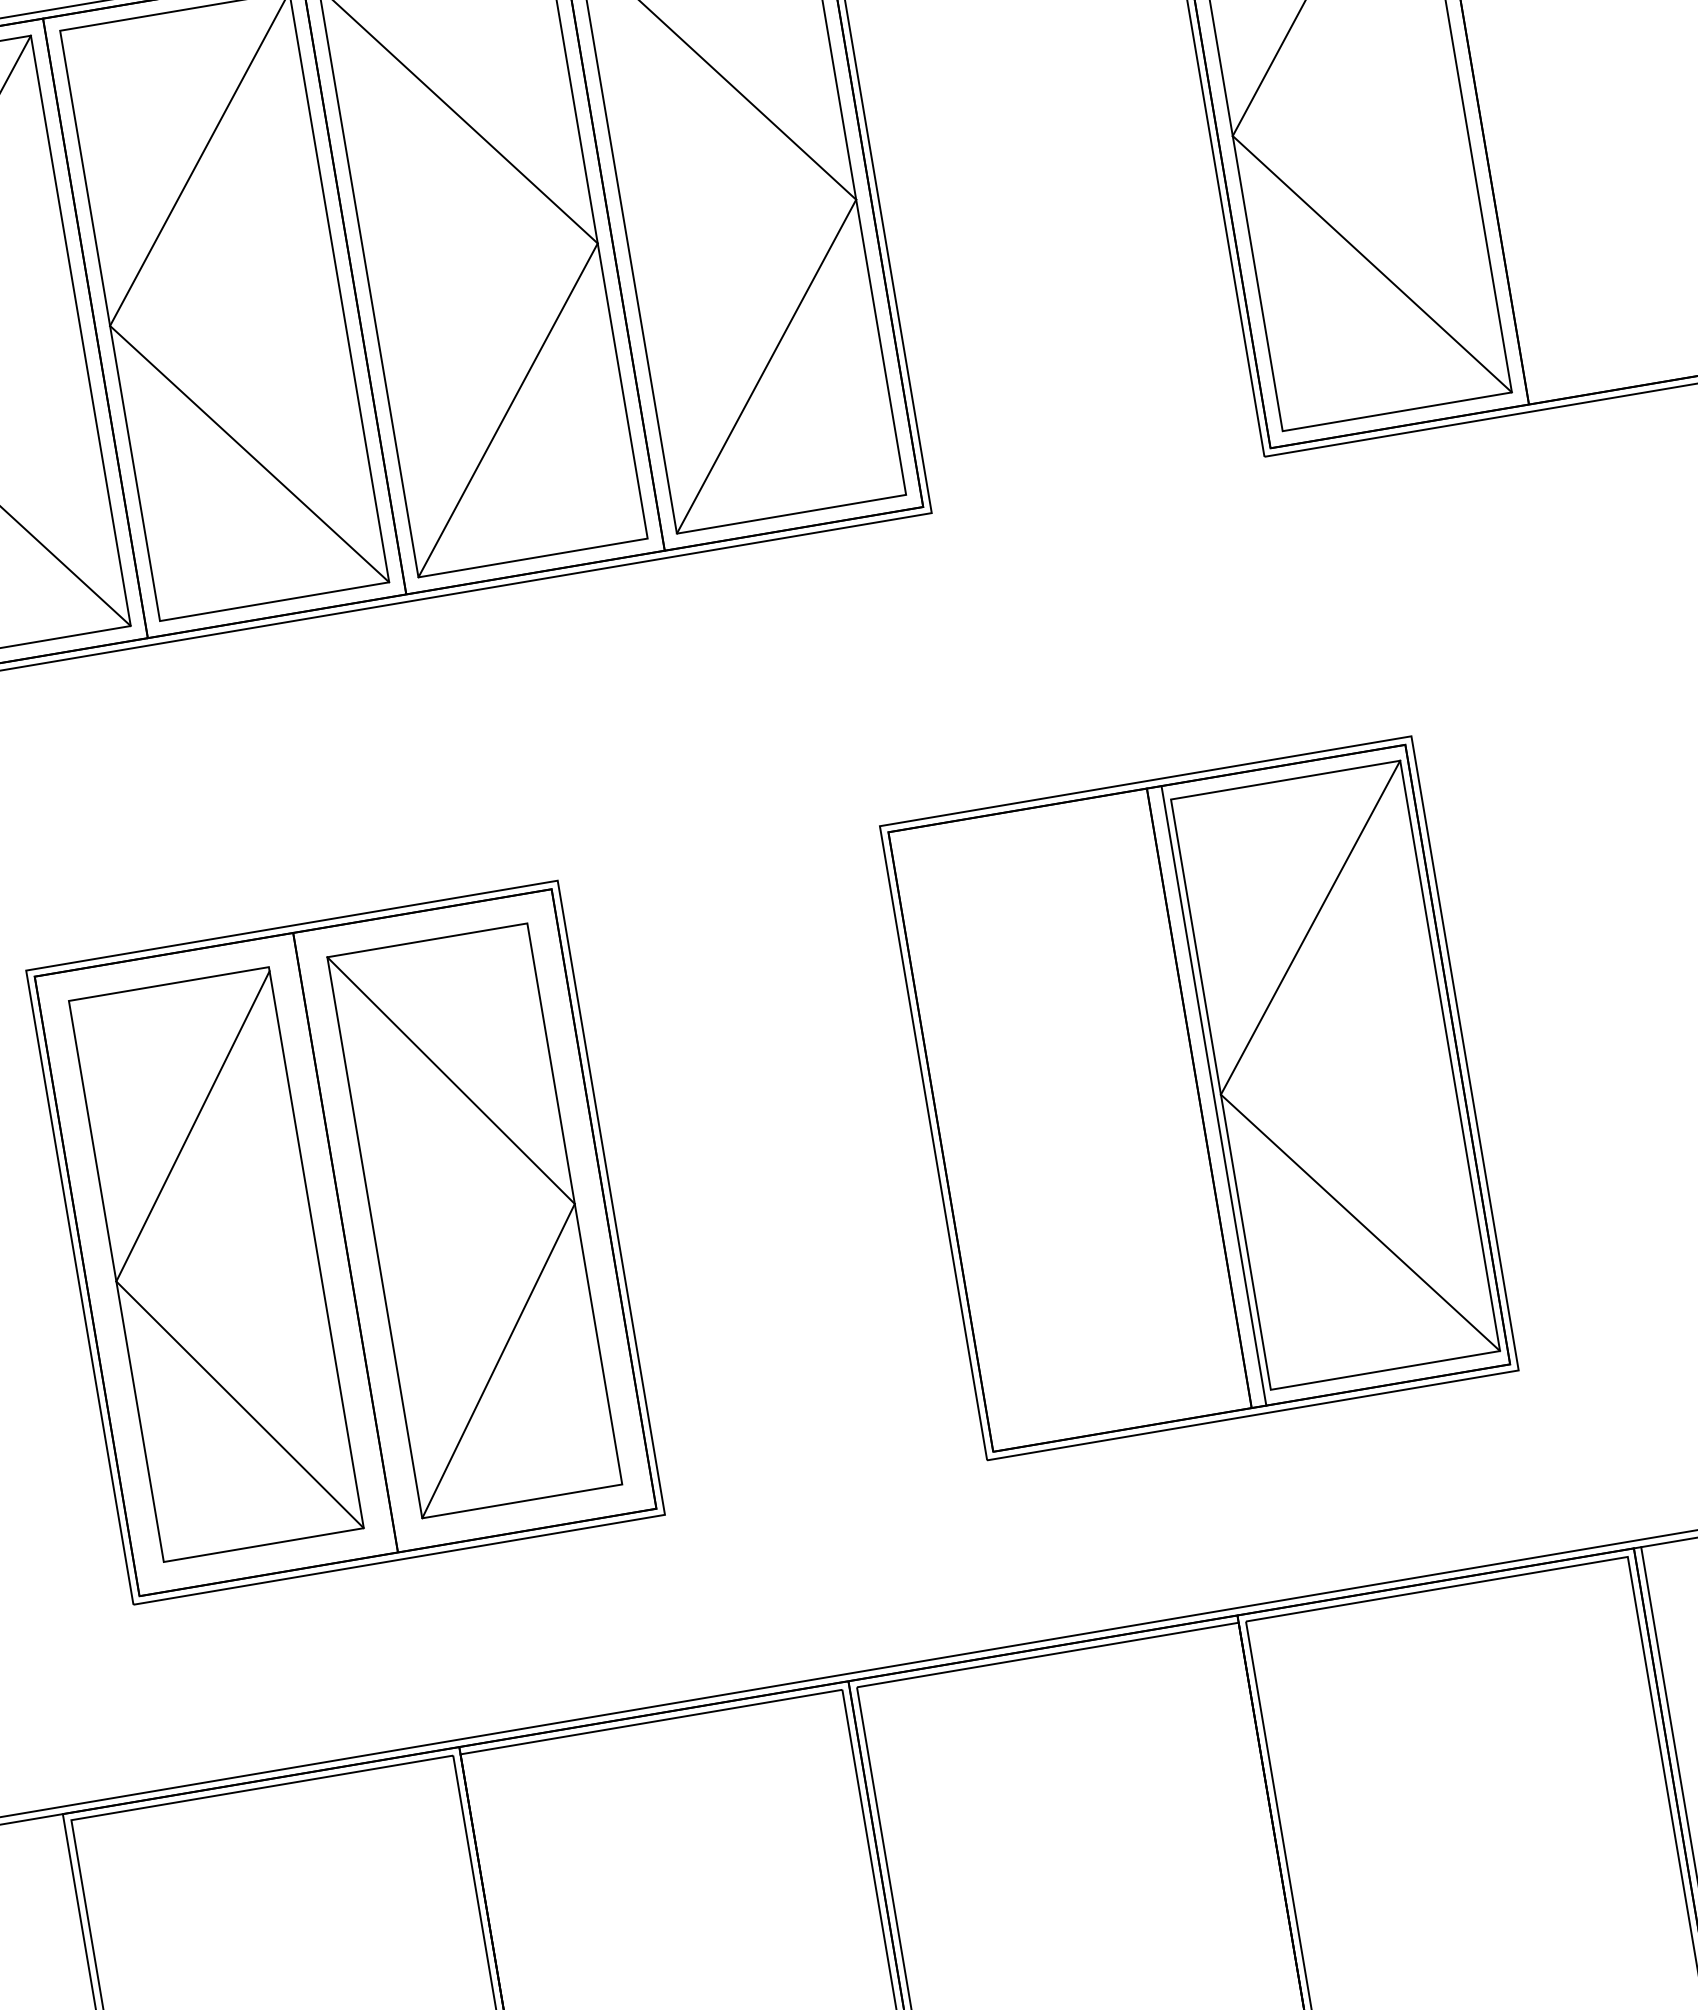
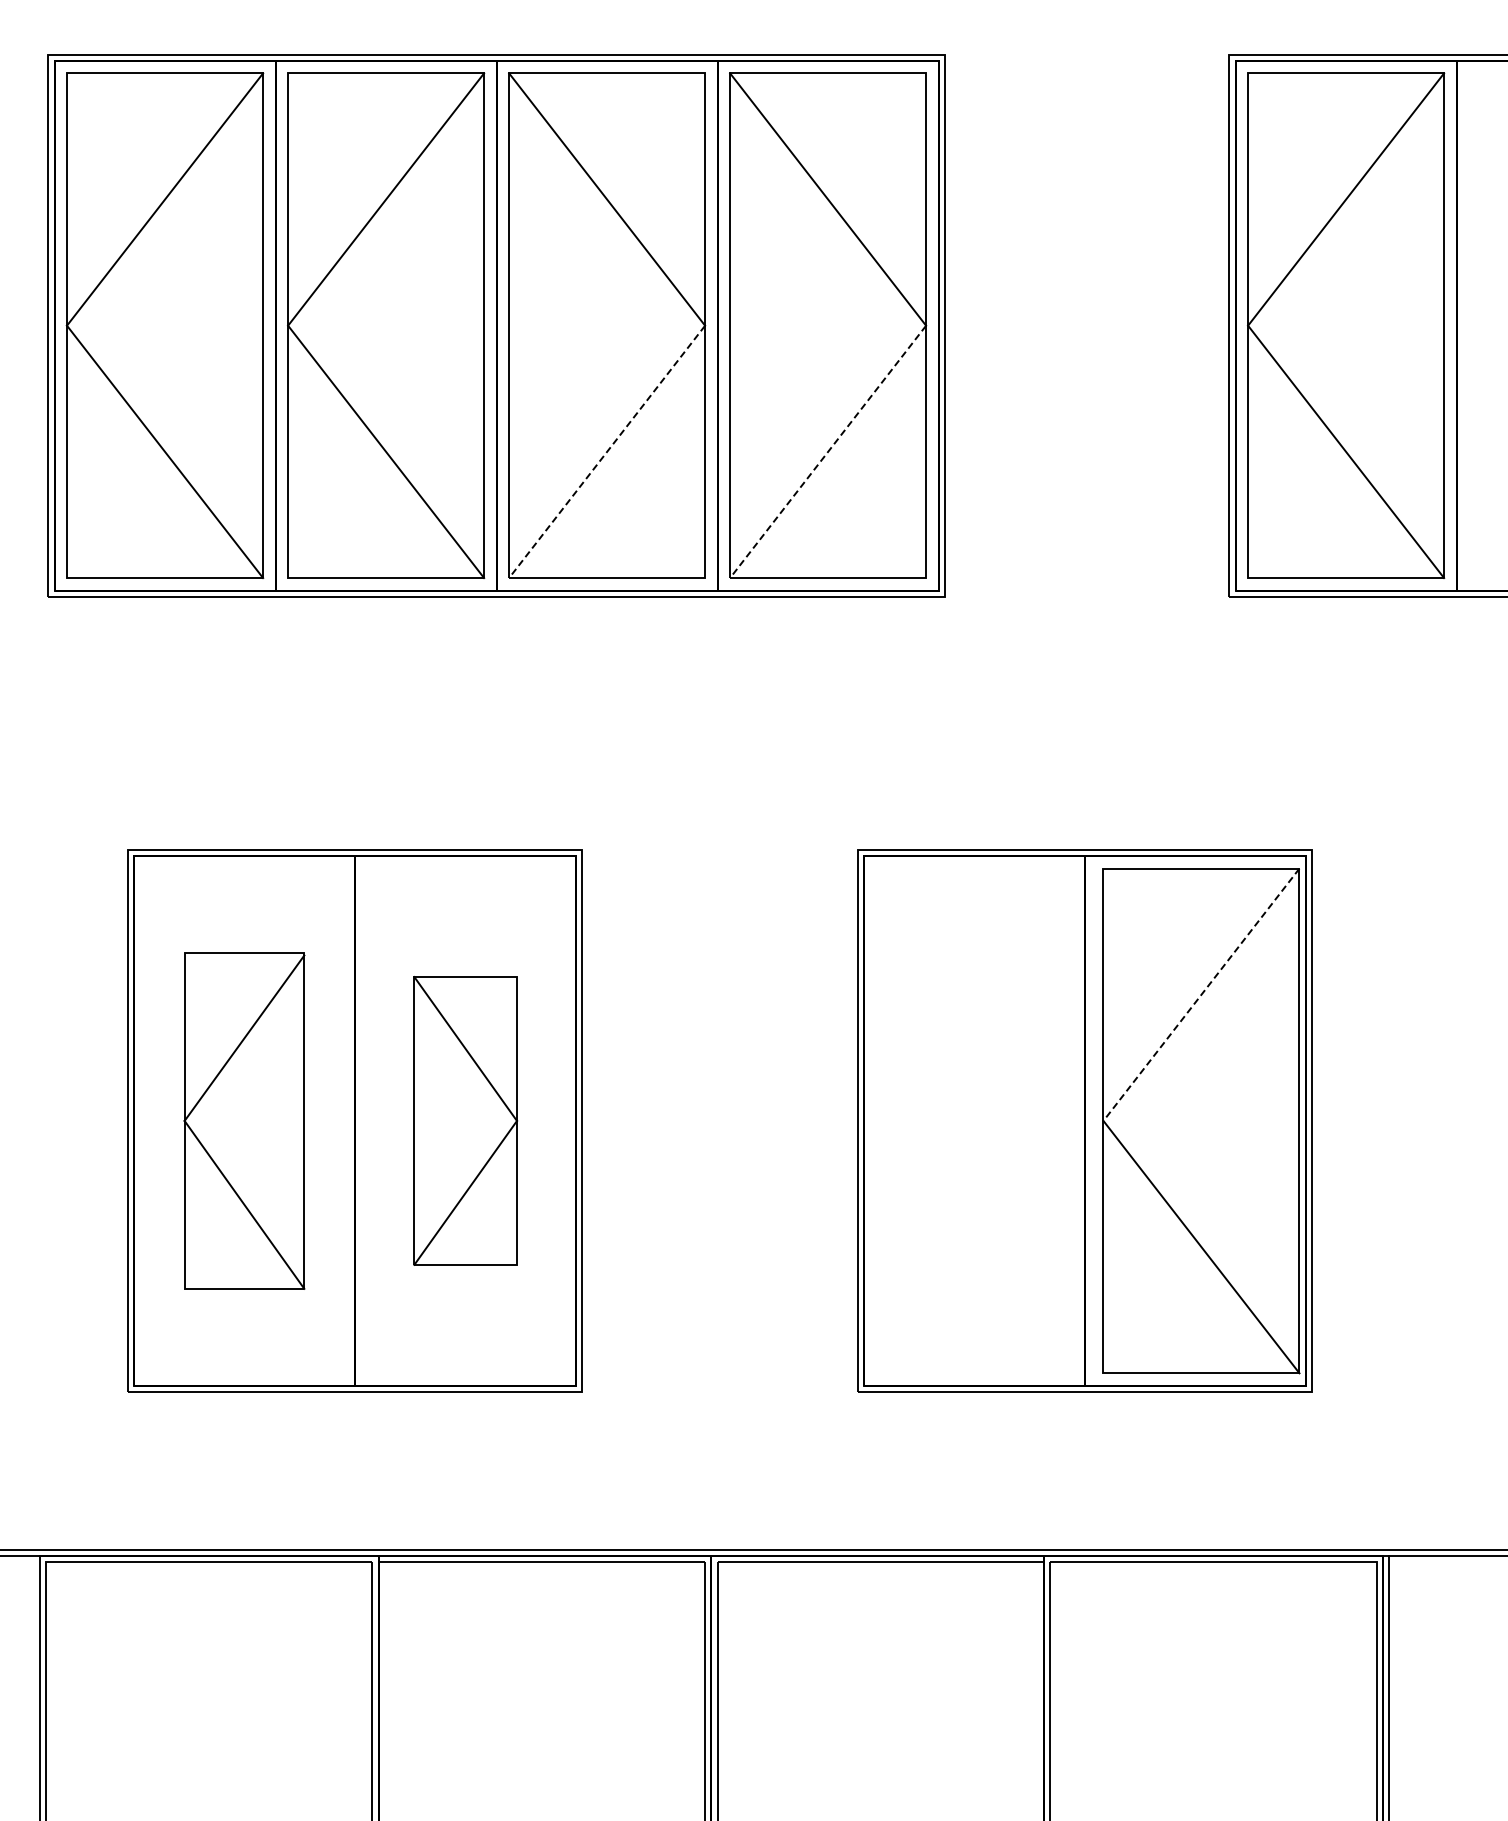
line: (766, 366) -> (828, 451), solid -> dashed
line: (508, 409) -> (607, 451), solid -> dashed
line: (1310, 927) -> (1201, 994), solid -> dashed
line: (1213, 1095) -> (1097, 1120), removed
part: (474, 1220) -> (465, 1120), size x0.6
part: (216, 1264) -> (244, 1120), size x0.7

